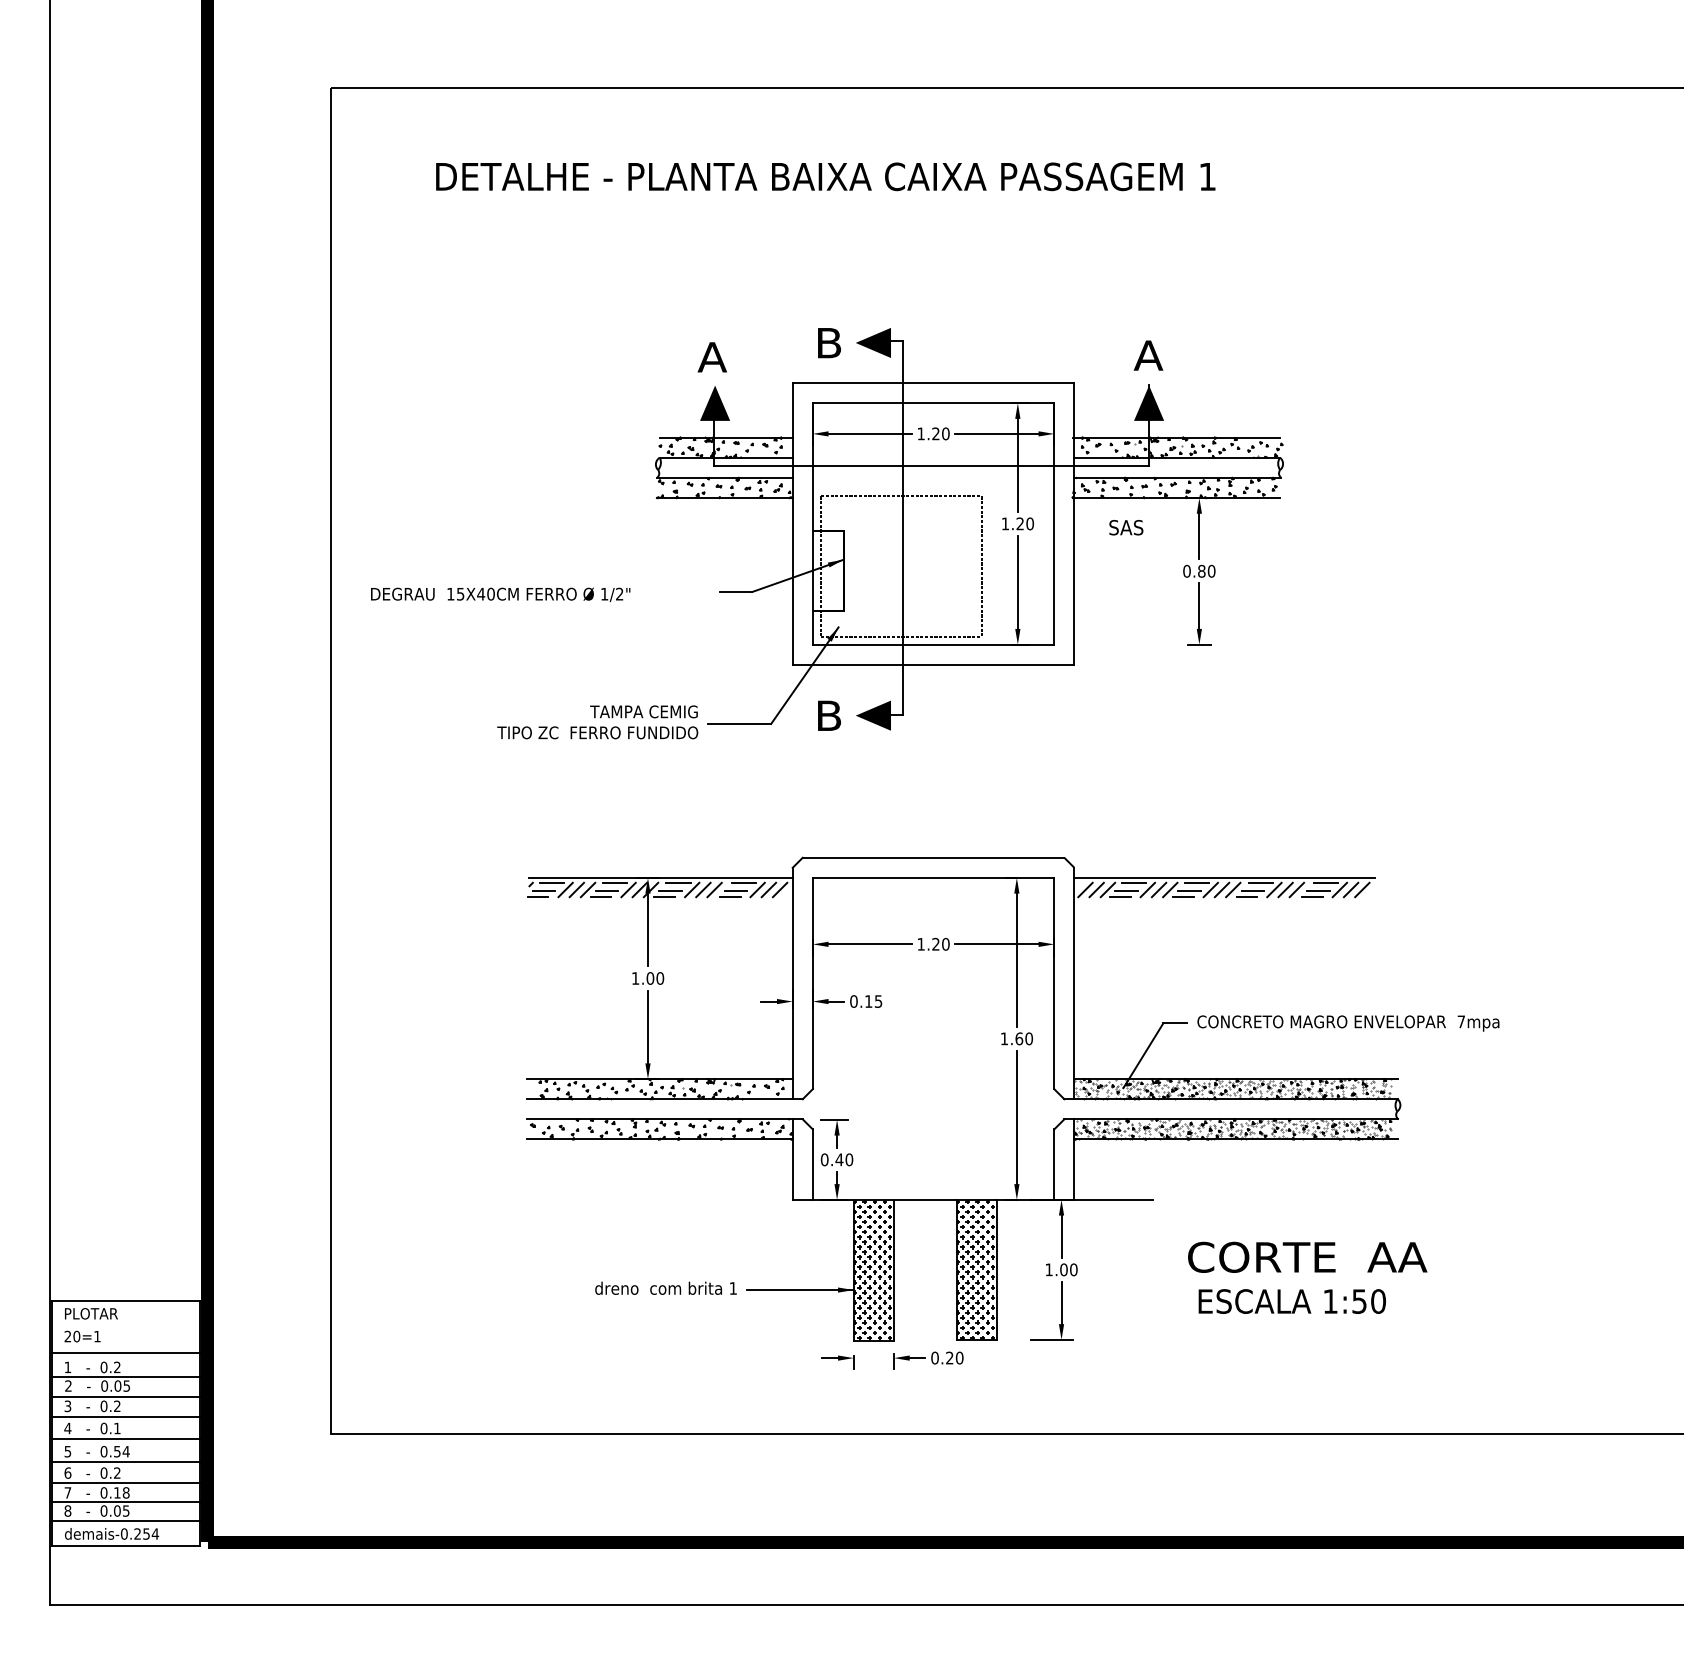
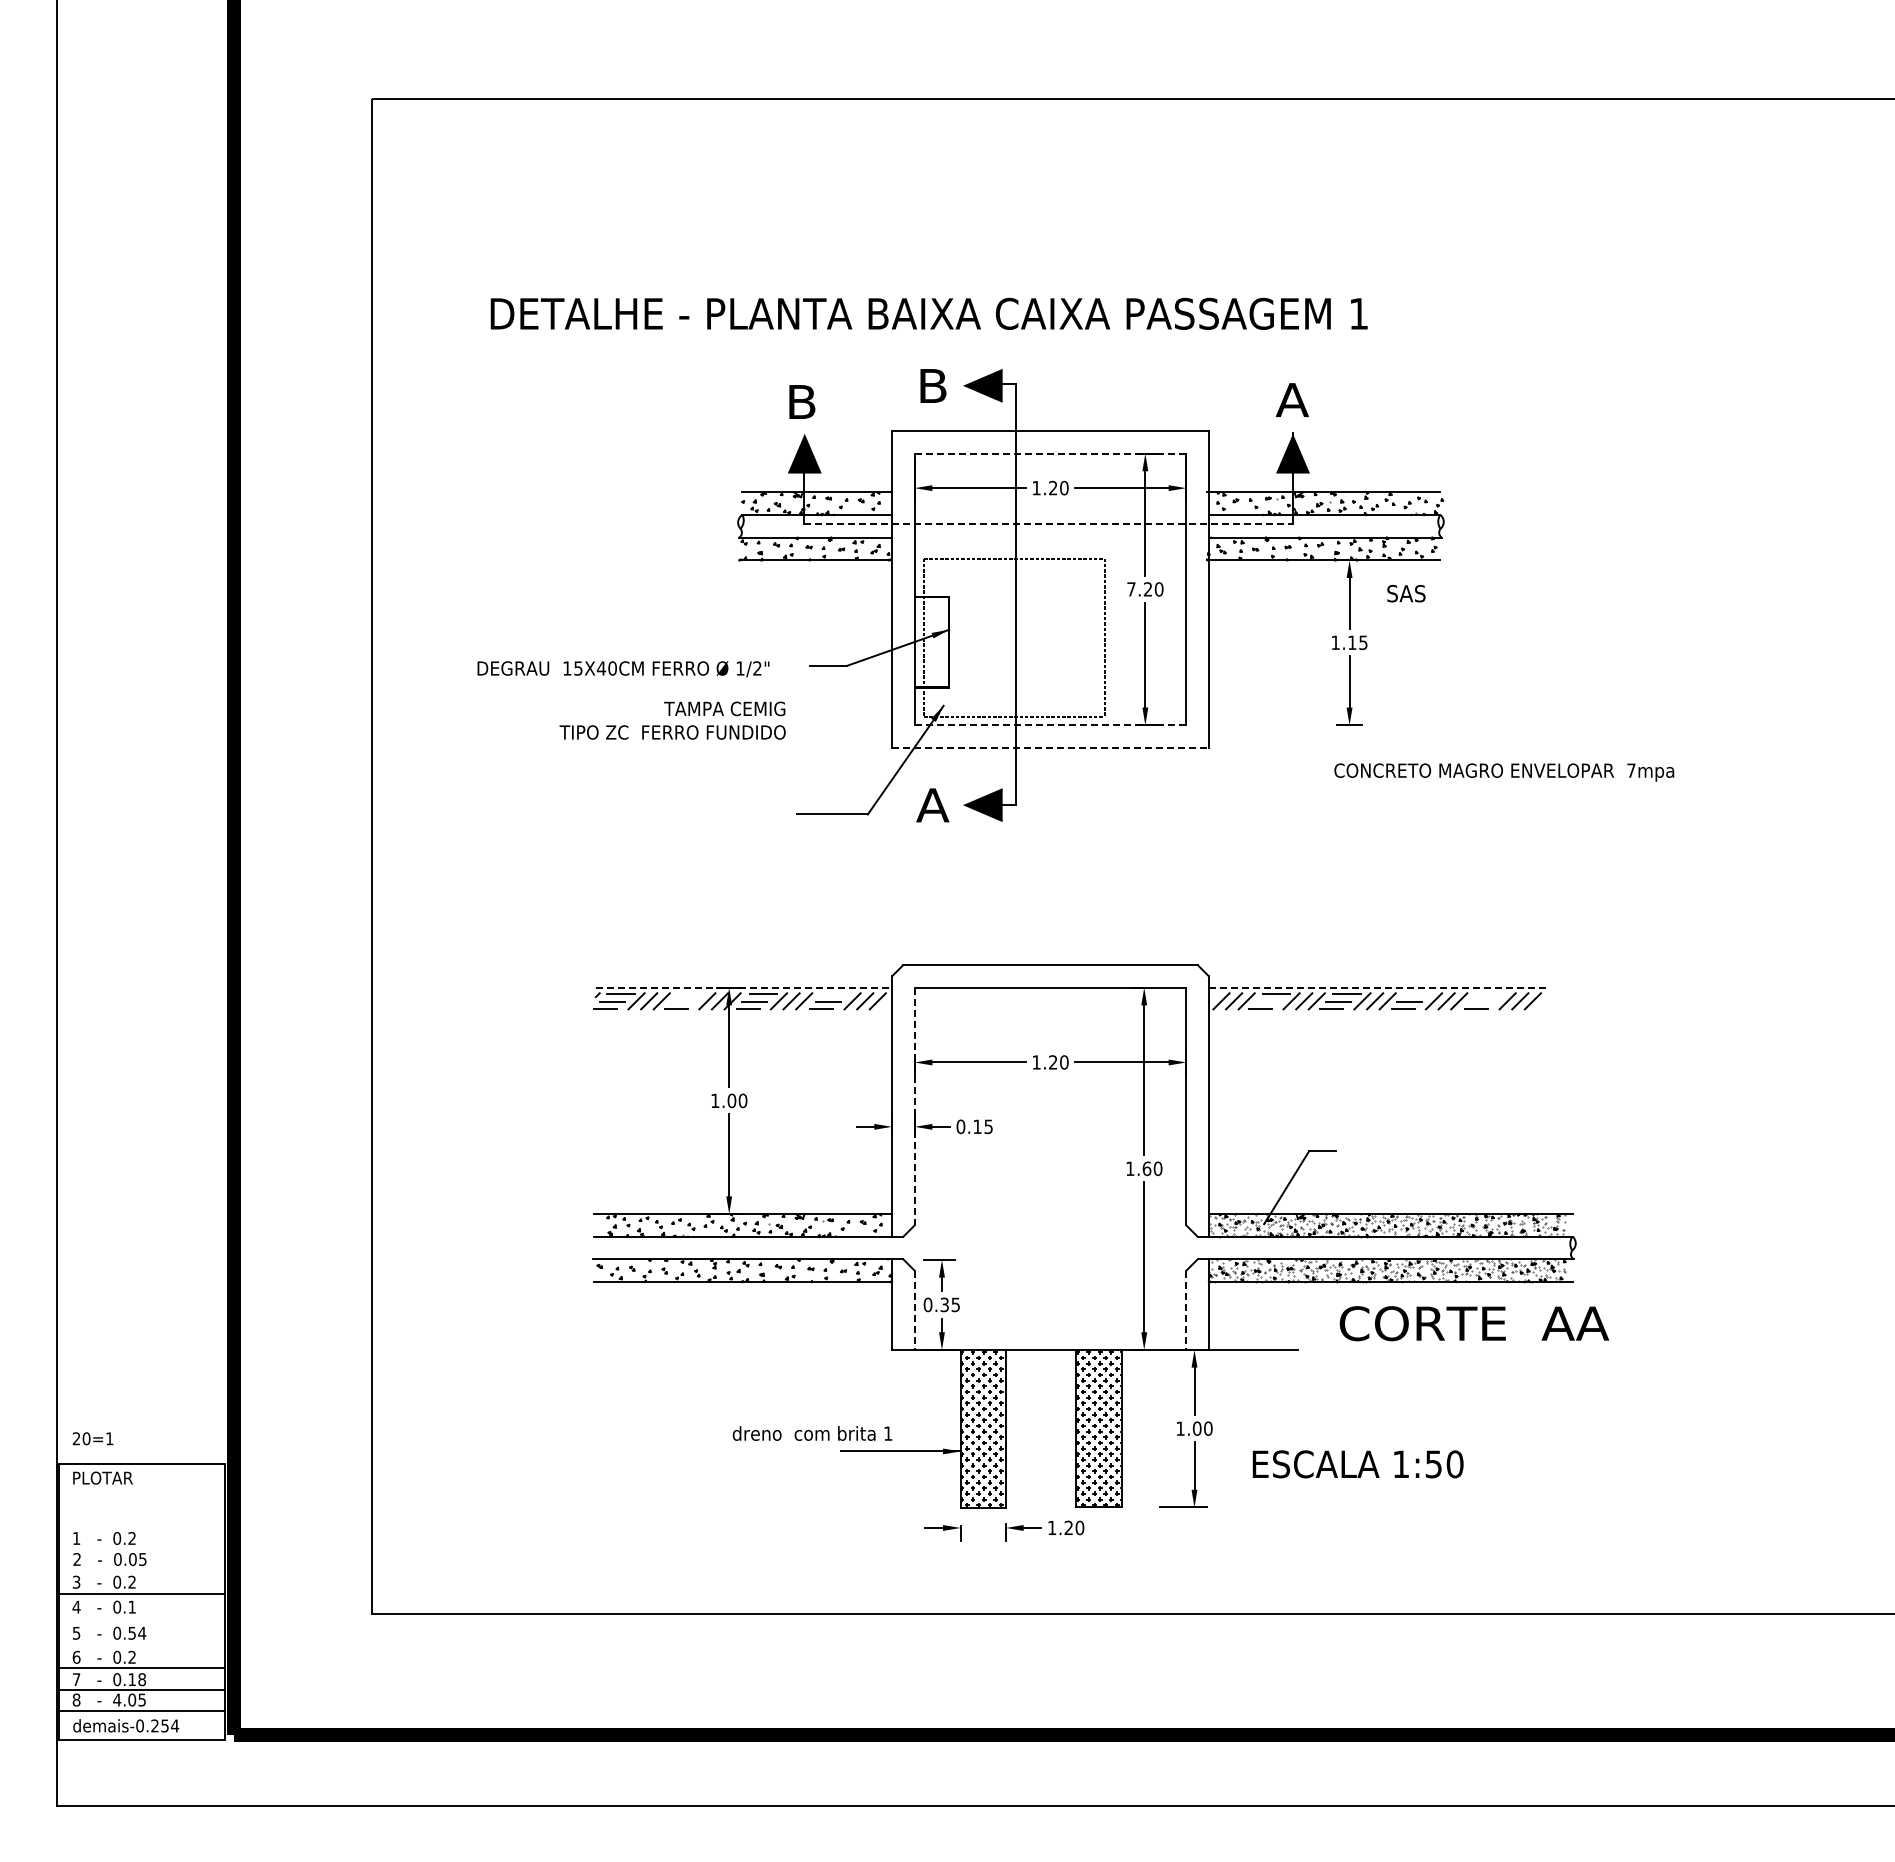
text: (825, 176) -> (928, 313), moved
text: (712, 356) -> (801, 401), A -> B
line: (933, 403) -> (1050, 453), solid -> dashed
line: (931, 465) -> (1048, 523), solid -> dashed
text: (1005, 523) -> (1131, 589), 1.20 -> 7.20
text: (1126, 527) -> (1406, 593), moved
text: (1199, 571) -> (1349, 642), 0.80 -> 1.15
text: (500, 595) -> (623, 669), moved
line: (933, 644) -> (1050, 725), solid -> dashed
line: (934, 664) -> (1051, 747), solid -> dashed
text: (828, 715) -> (932, 805), B -> A
text: (597, 722) -> (672, 720), moved
line: (661, 877) -> (744, 987), solid -> dashed
line: (1224, 877) -> (1377, 987), solid -> dashed
line: (614, 883) -> (691, 993), removed
line: (743, 883) -> (836, 993), removed
line: (1260, 883) -> (1418, 993), removed
line: (1325, 883) -> (1491, 993), removed
line: (606, 891) -> (682, 1002), removed
line: (1126, 891) -> (1267, 1002), removed
line: (1318, 891) -> (1483, 1002), removed
line: (812, 983) -> (914, 1106), solid -> dashed
text: (1348, 1023) -> (1504, 772), moved
text: (844, 1159) -> (950, 1304), 0.40 -> 0.35
line: (812, 1164) -> (914, 1310), solid -> dashed
line: (1054, 1164) -> (1186, 1310), solid -> dashed
text: (1307, 1257) -> (1474, 1323), moved
text: (666, 1288) -> (812, 1433), moved
text: (1291, 1301) -> (1357, 1464), moved
text: (82, 1336) -> (92, 1438), moved
line: (125, 1353) -> (141, 1522), removed
text: (934, 1357) -> (1051, 1527), 0.20 -> 1.20
line: (125, 1376) -> (141, 1548), removed
line: (125, 1396) -> (141, 1571), removed
line: (125, 1439) -> (141, 1619), removed
line: (125, 1461) -> (141, 1644), removed
text: (104, 1510) -> (117, 1699), 0.05 -> 4.05

